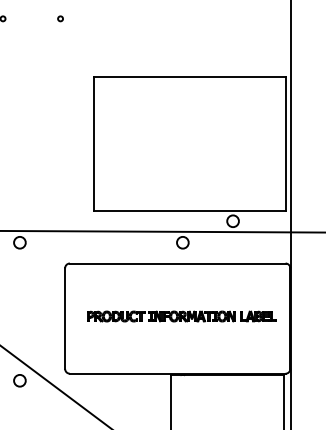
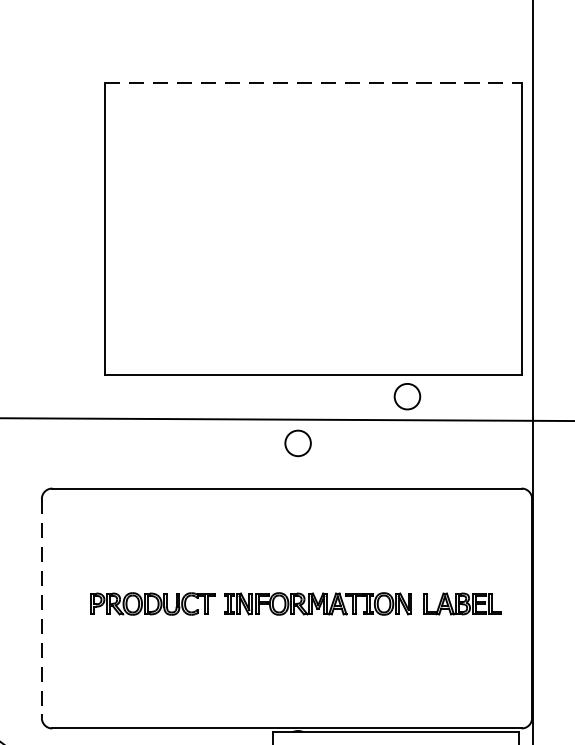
line: (190, 76) -> (314, 81), solid -> dashed
line: (65, 319) -> (42, 610), solid -> dashed

